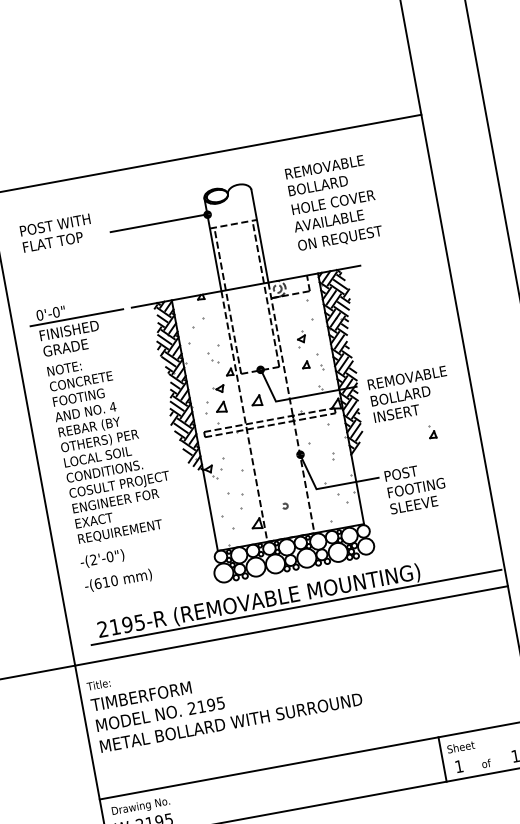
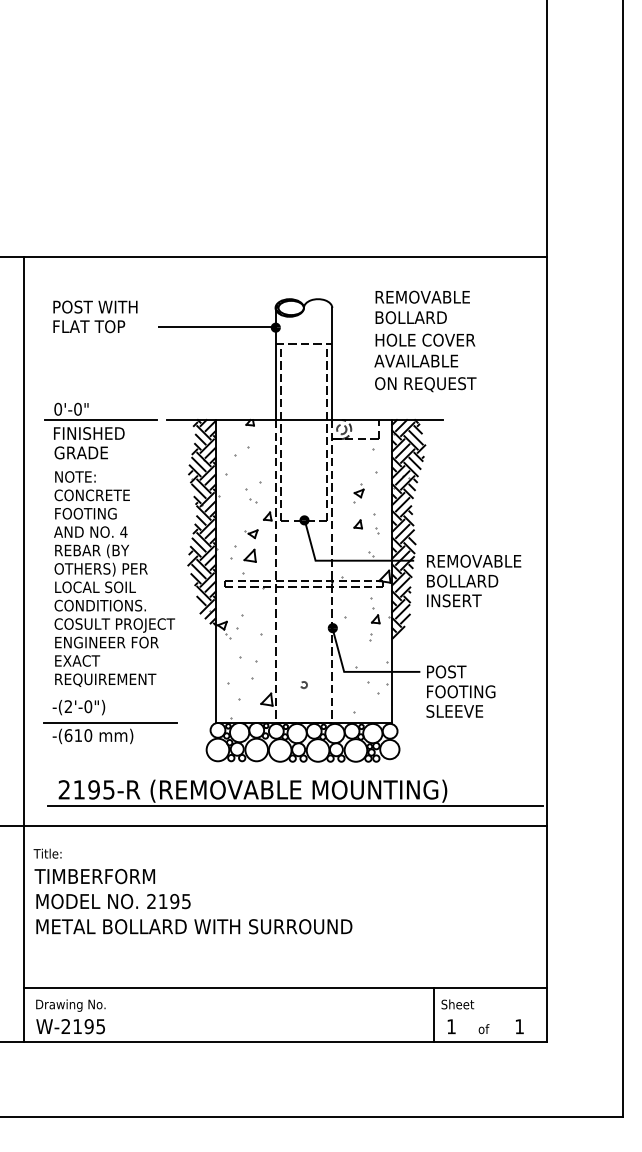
part: (256, 400) -> (292, 555), removed
part: (432, 431) -> (375, 615), moved
line: (130, 566) -> (110, 722), added

